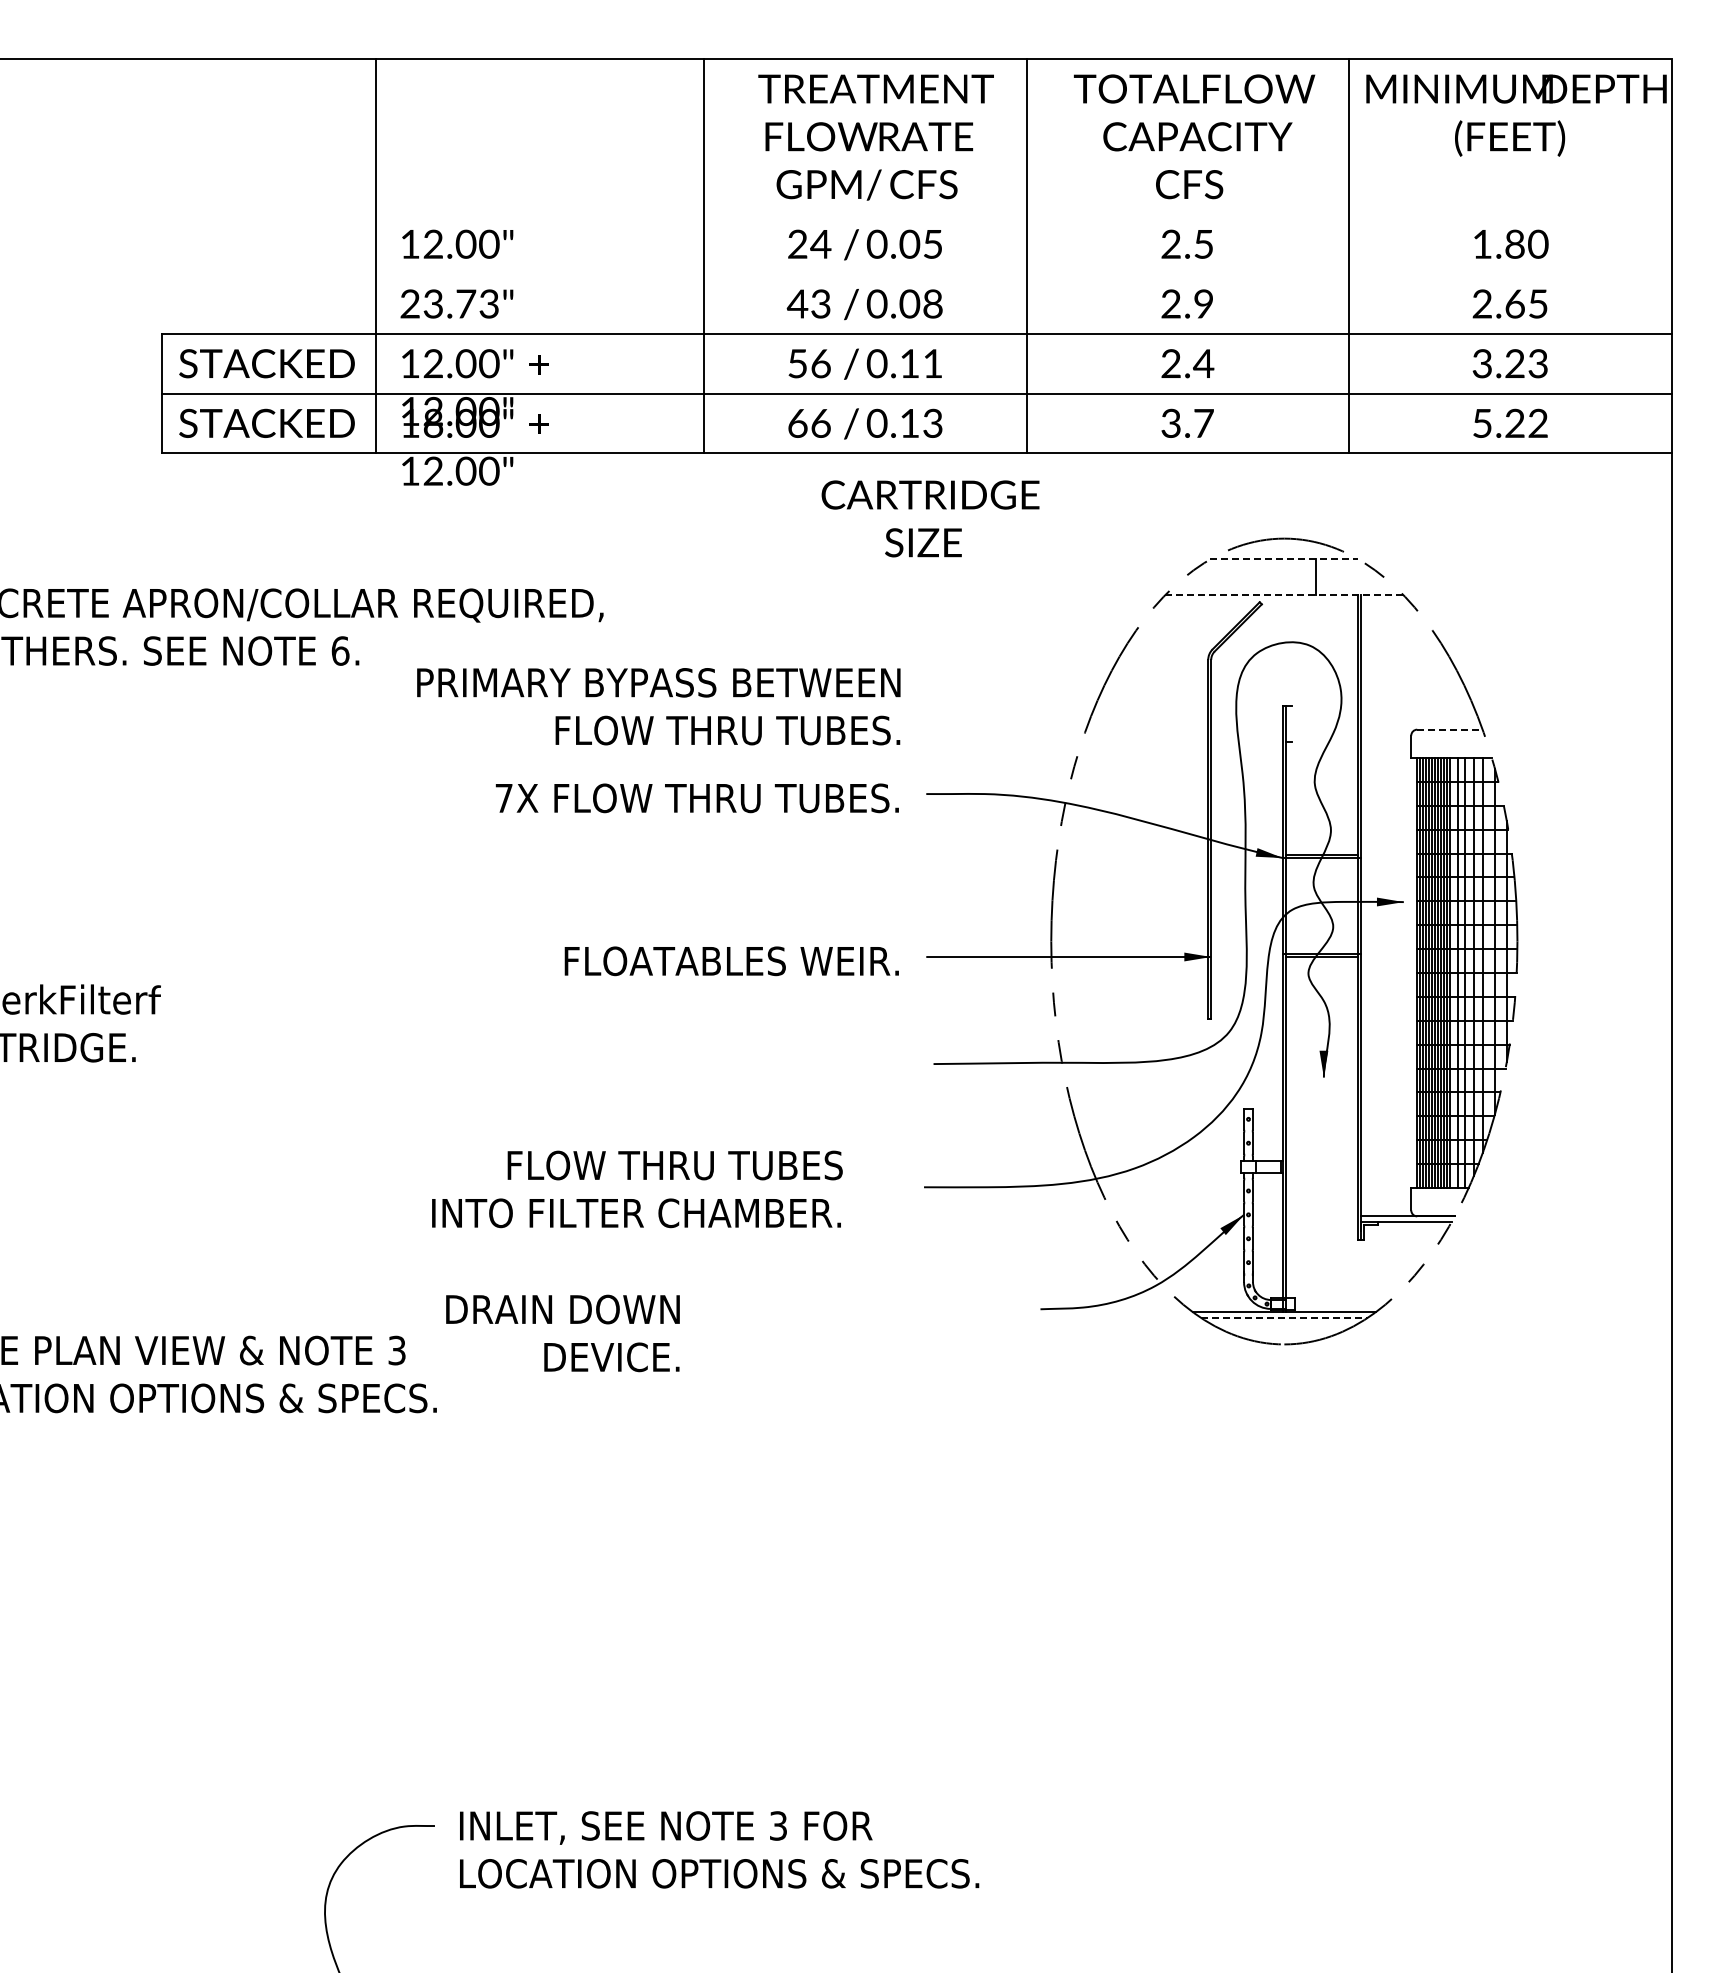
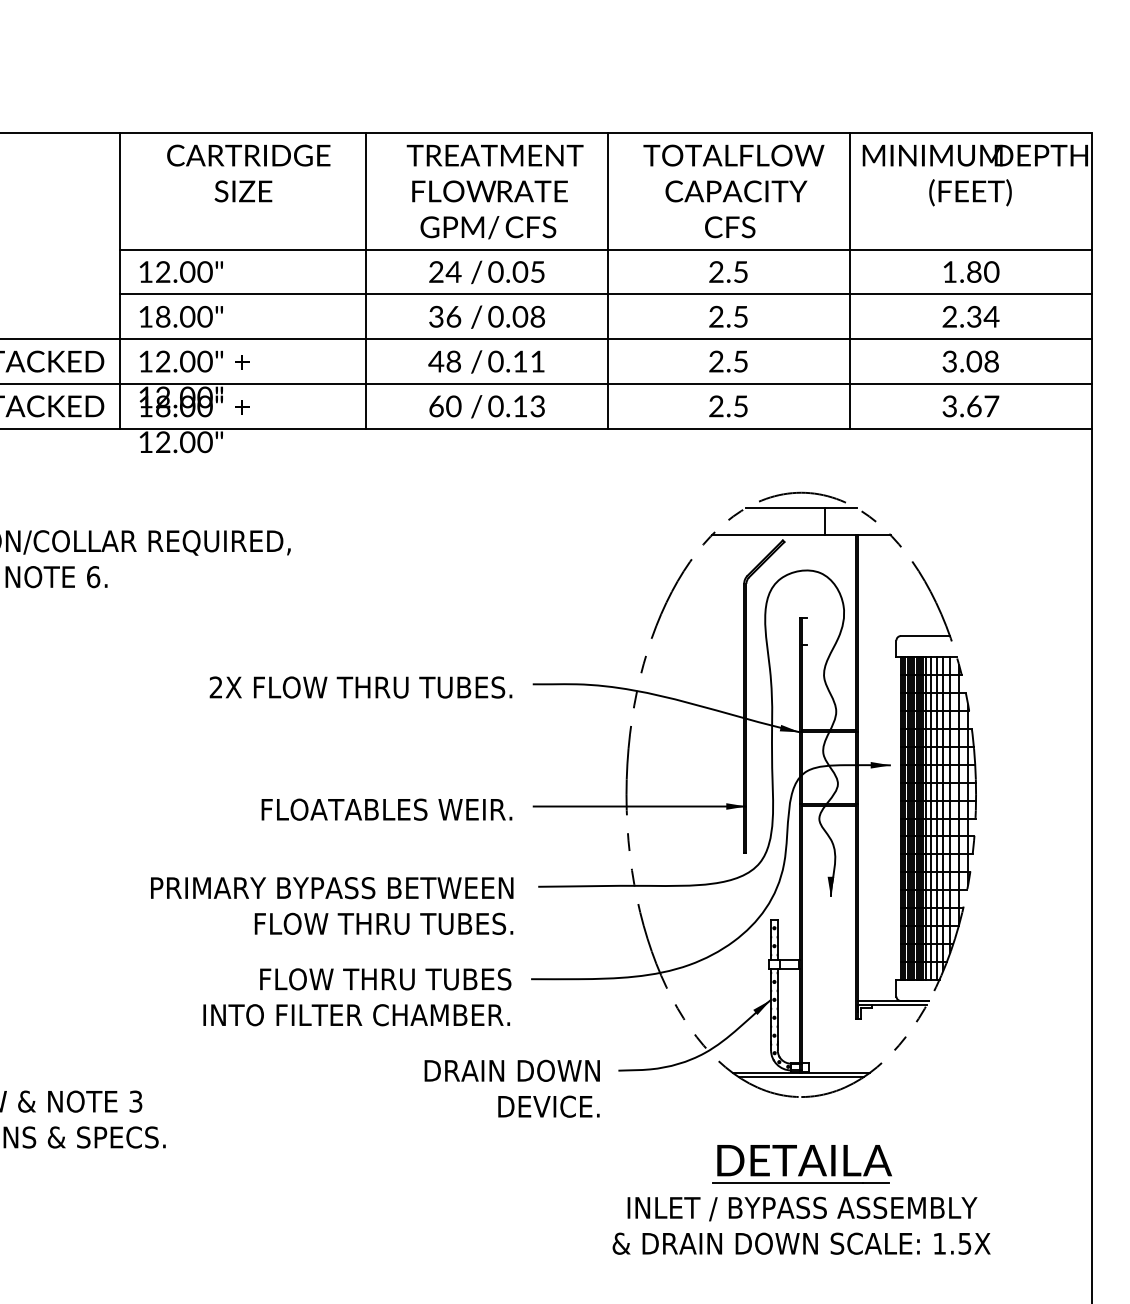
line: (1023, 214) -> (605, 249), added
line: (1023, 274) -> (605, 294), added
text: (449, 303) -> (175, 316), 23.73" -> 18.00"
text: (808, 303) -> (444, 316), 43 -> 36
text: (1203, 303) -> (740, 316), 2.9 -> 2.5
text: (1526, 303) -> (982, 316), 2.65 -> 2.34
text: (808, 363) -> (444, 361), 56 -> 48
text: (1203, 363) -> (740, 361), 2.4 -> 2.5
text: (1525, 363) -> (982, 361), 3.23 -> 3.08
text: (820, 422) -> (453, 405), 66 -> 60
text: (1510, 422) -> (970, 405), 5.22 -> 3.67
text: (1187, 423) -> (728, 406), 3.7 -> 2.5
text: (930, 518) -> (248, 173), moved
line: (1284, 559) -> (801, 508), dashed -> solid
line: (1284, 595) -> (801, 535), dashed -> solid
text: (658, 706) -> (331, 905), moved
line: (1449, 729) -> (925, 635), dashed -> solid
text: (503, 797) -> (215, 686), 7X -> 2X
text: (637, 1189) -> (357, 997), moved
line: (1284, 1317) -> (801, 1076), dashed -> solid
text: (562, 1333) -> (511, 1088), moved
part: (1284, 1481) -> (801, 1199), added

